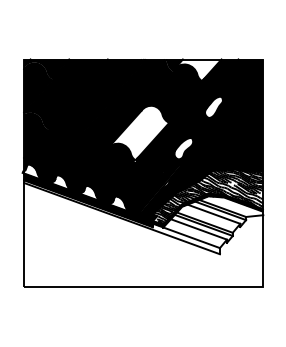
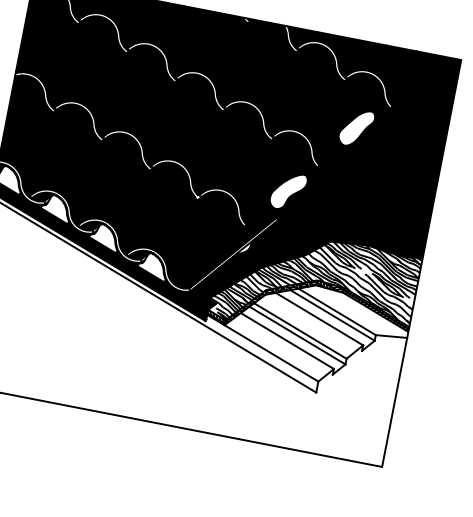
fill: (198, 70) -> (341, 57), added
fill: (138, 133) -> (212, 148), added

